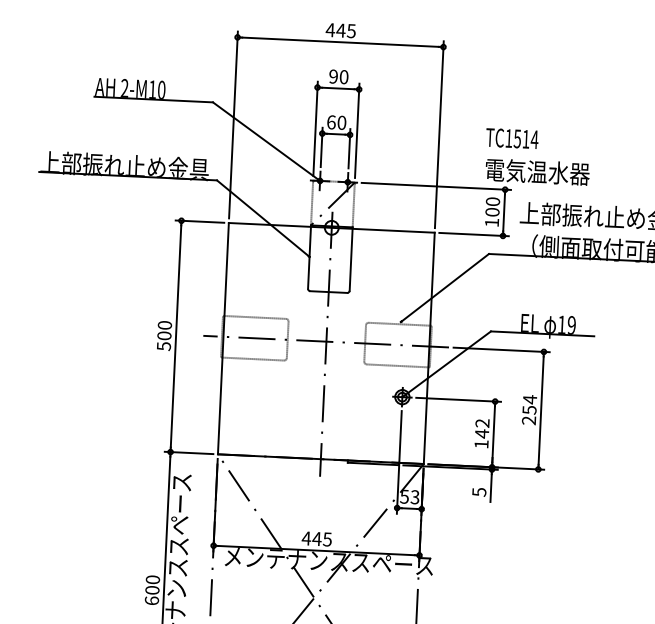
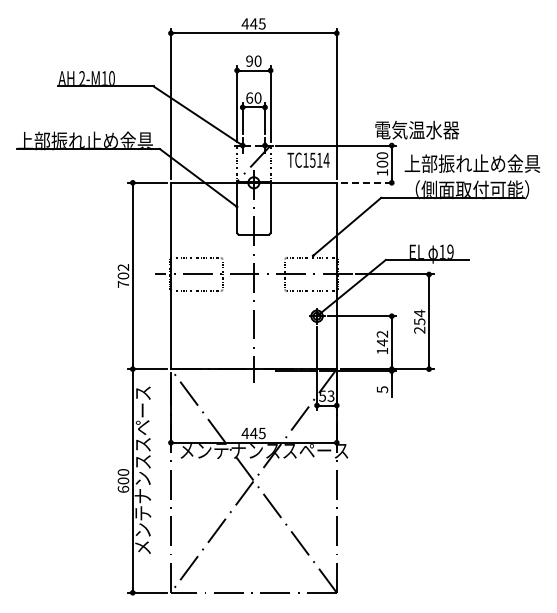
text: (512, 137) -> (308, 159), moved
line: (474, 234) -> (368, 182), solid -> dashed
text: (164, 335) -> (123, 275), 500 -> 702

